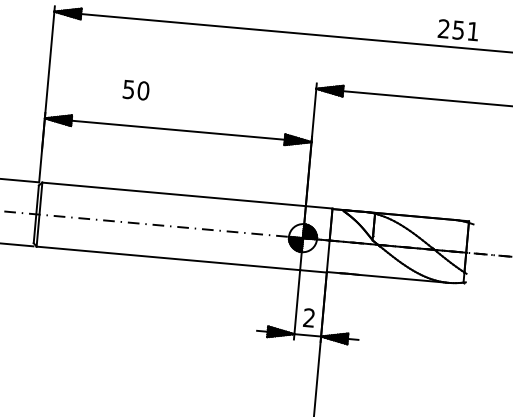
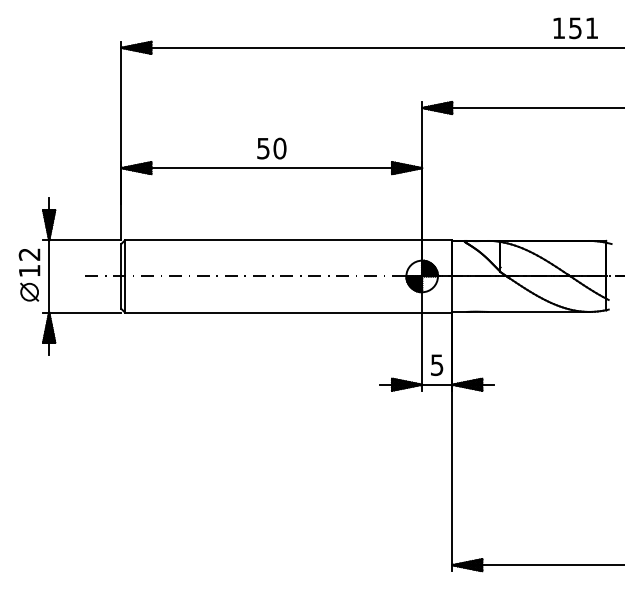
text: (443, 28) -> (558, 27), 251 -> 151
text: (135, 90) -> (271, 148), moved
text: (308, 318) -> (436, 365), 2 -> 5

